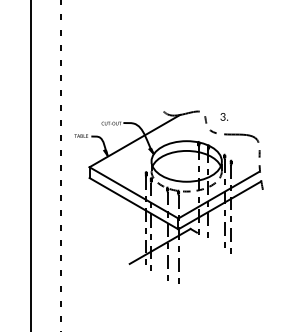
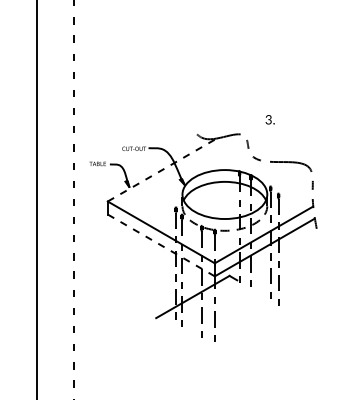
text: (223, 116) -> (269, 119), moved
line: (134, 141) -> (162, 170), solid -> dashed
line: (134, 203) -> (161, 245), solid -> dashed

